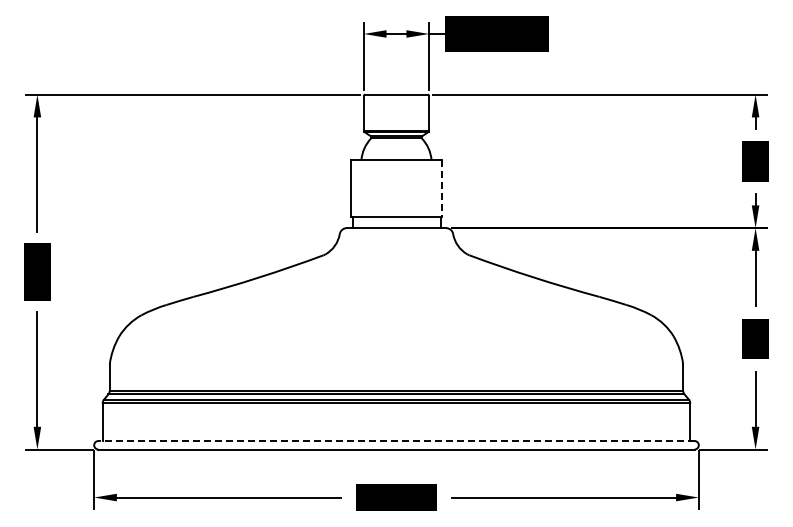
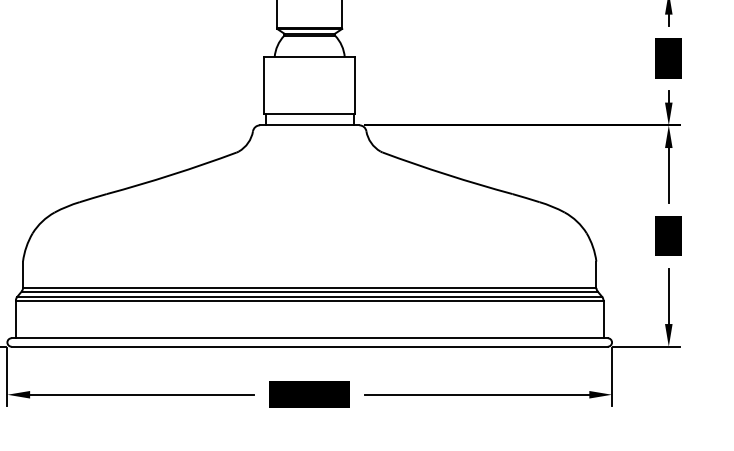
line: (441, 188) -> (354, 85), dashed -> solid
line: (396, 441) -> (309, 338), dashed -> solid

